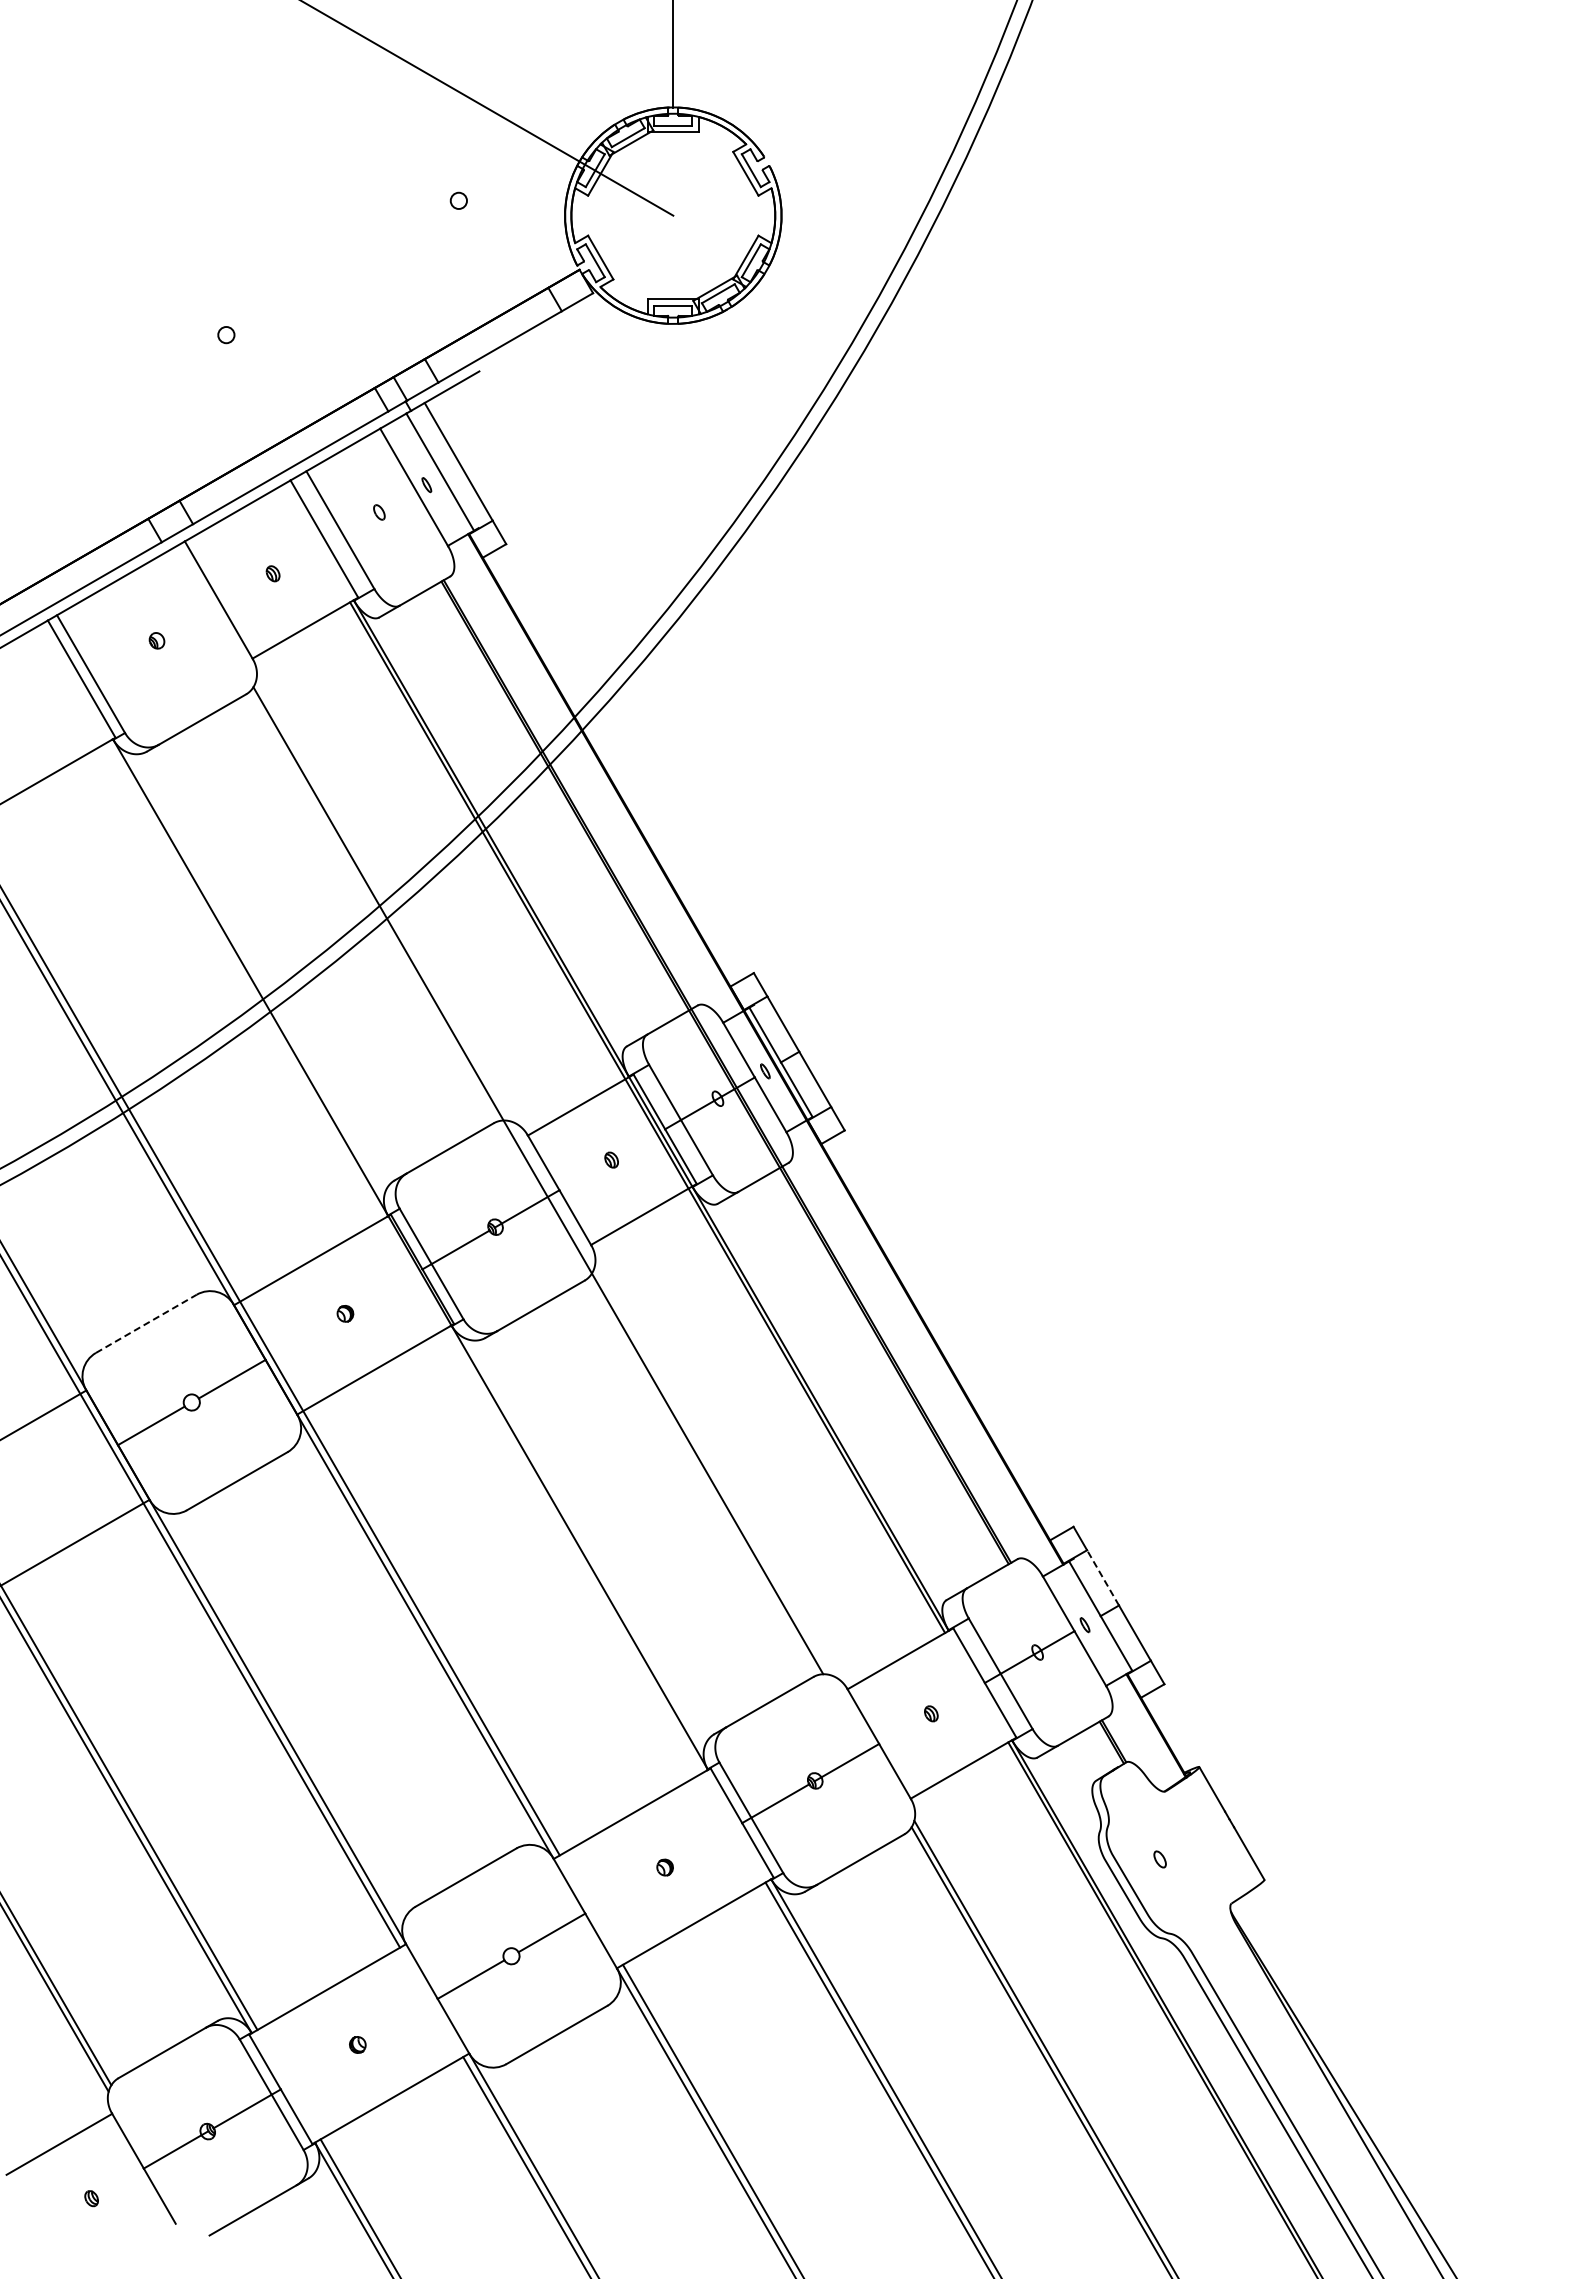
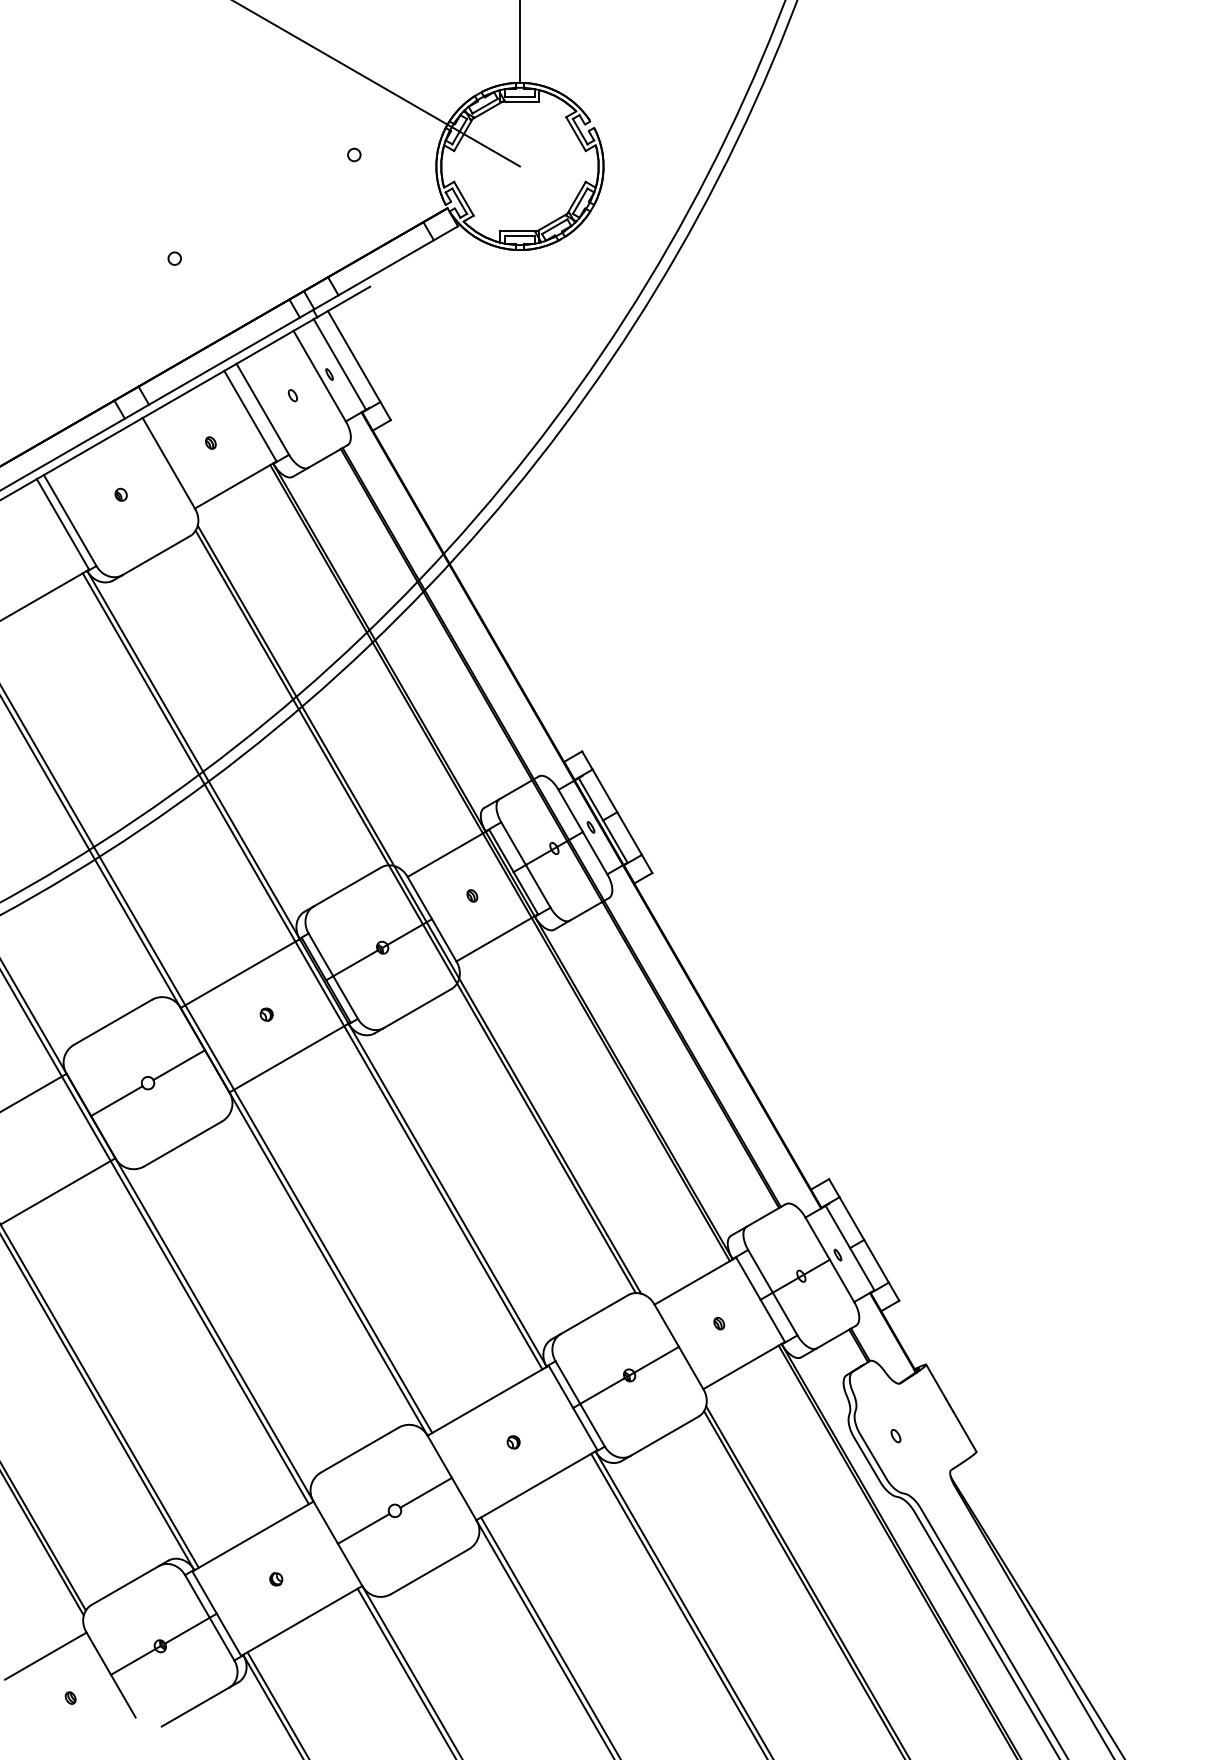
line: (543, 1177) -> (419, 909), added
line: (404, 1257) -> (312, 971), added
line: (146, 1323) -> (113, 1022), dashed -> solid
line: (1103, 1577) -> (852, 1218), dashed -> solid

